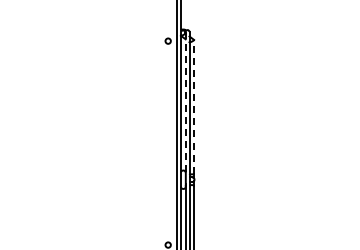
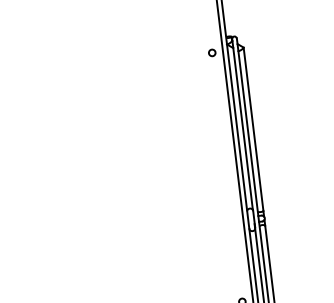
line: (185, 102) -> (242, 125), dashed -> solid
line: (194, 106) -> (254, 128), dashed -> solid

